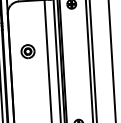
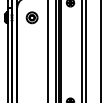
part: (27, 51) -> (31, 17), moved

